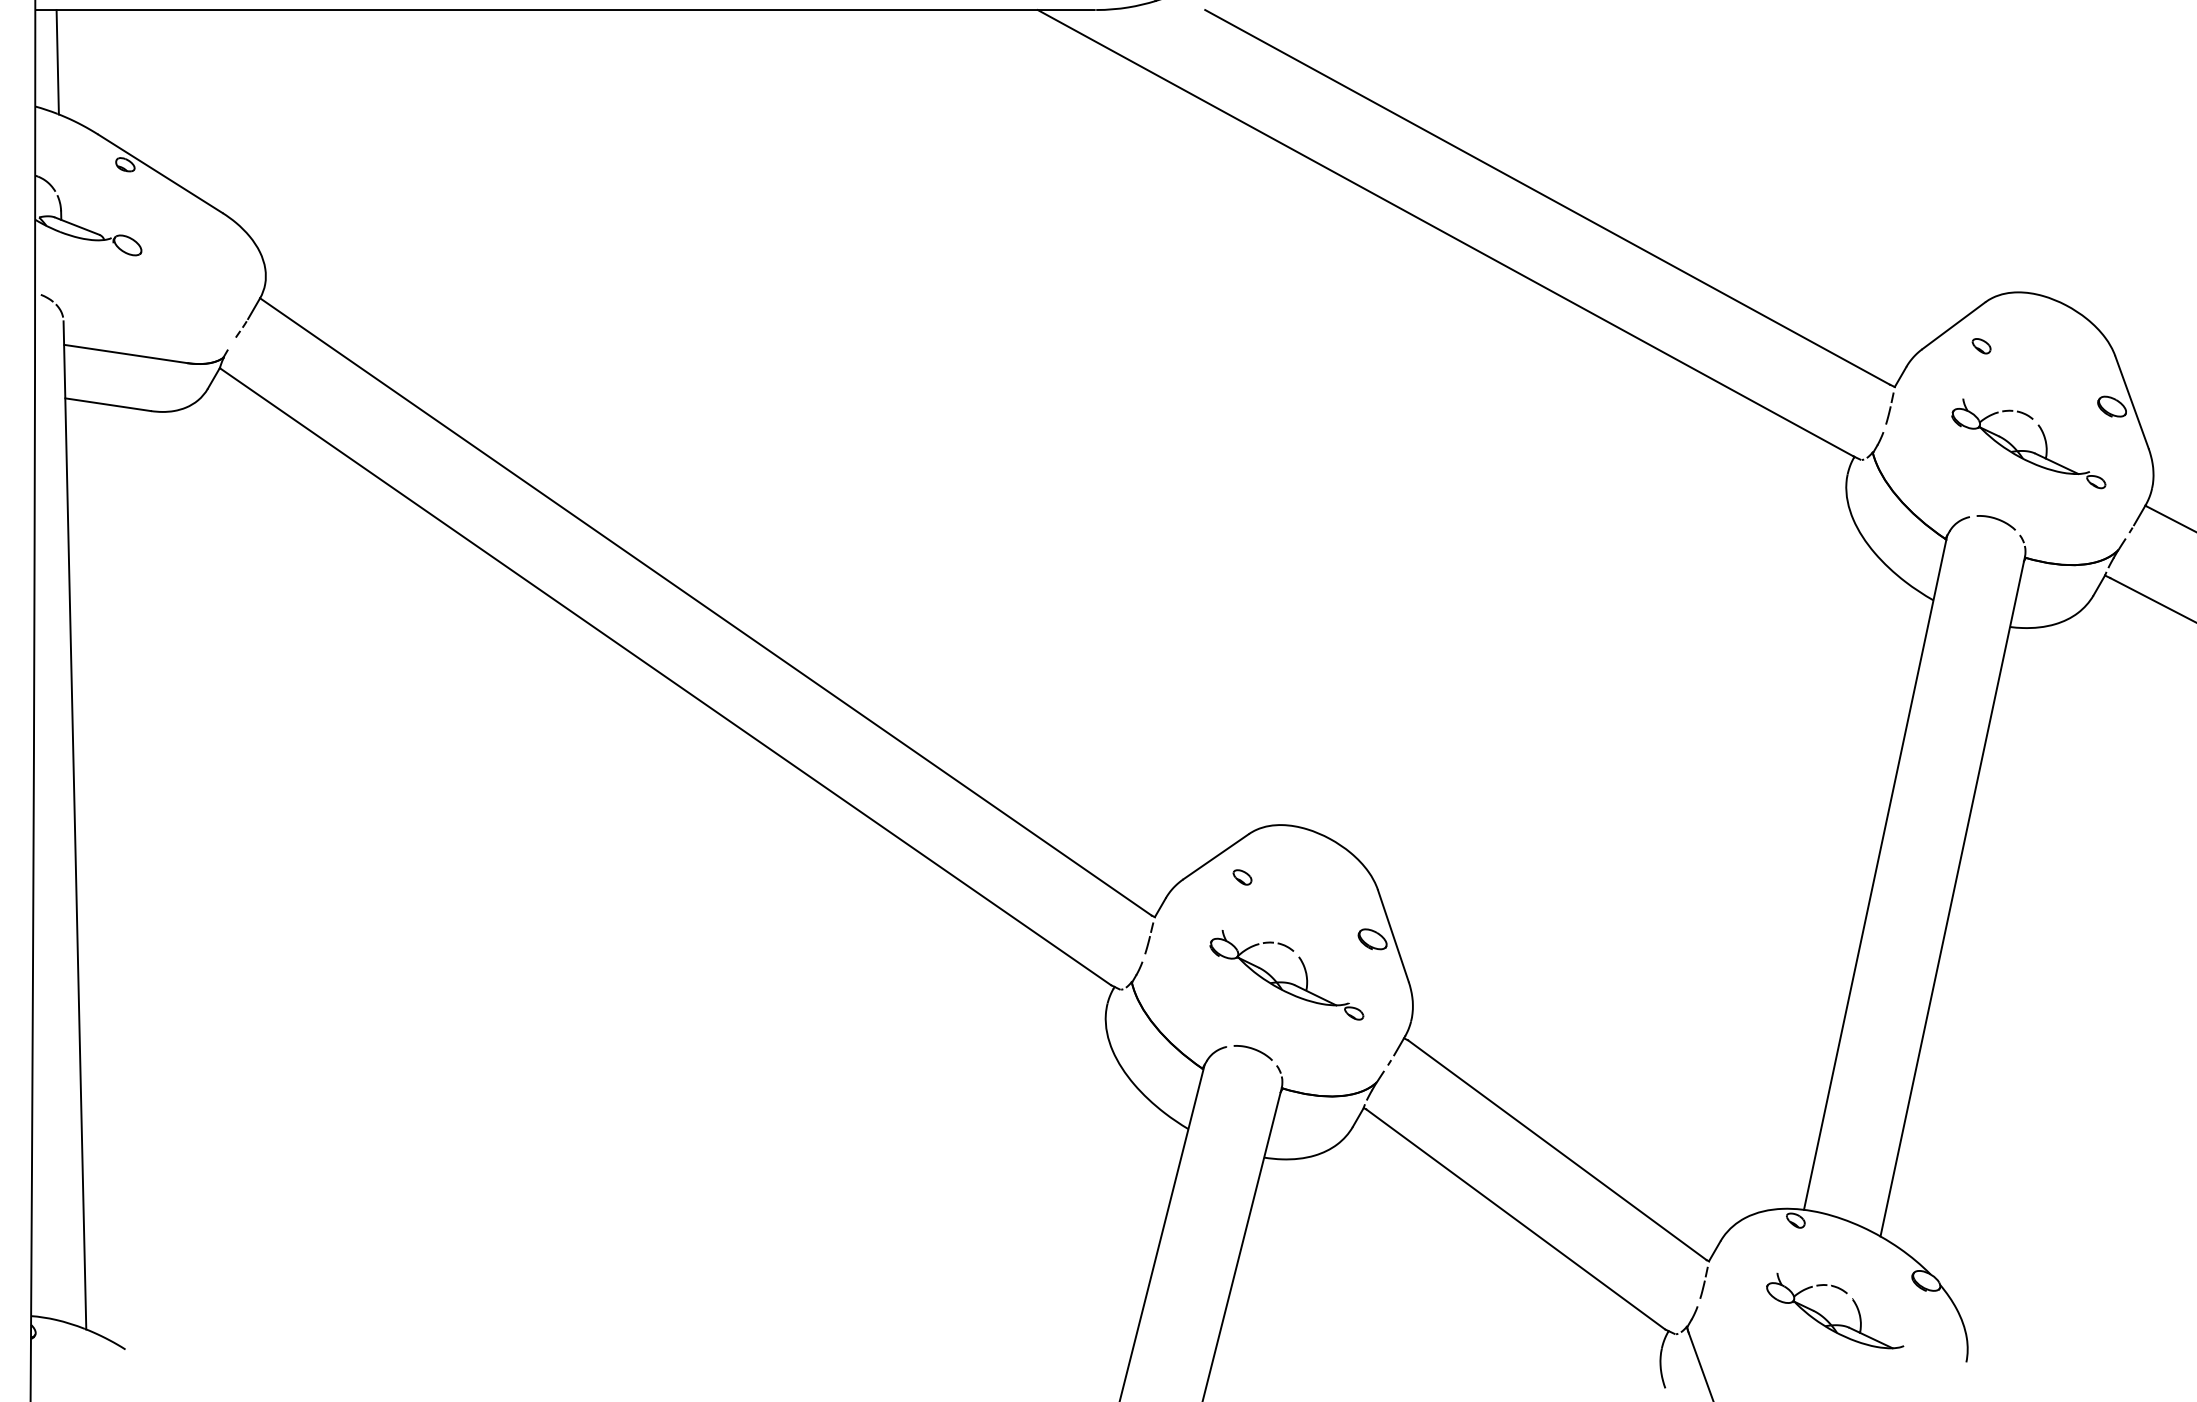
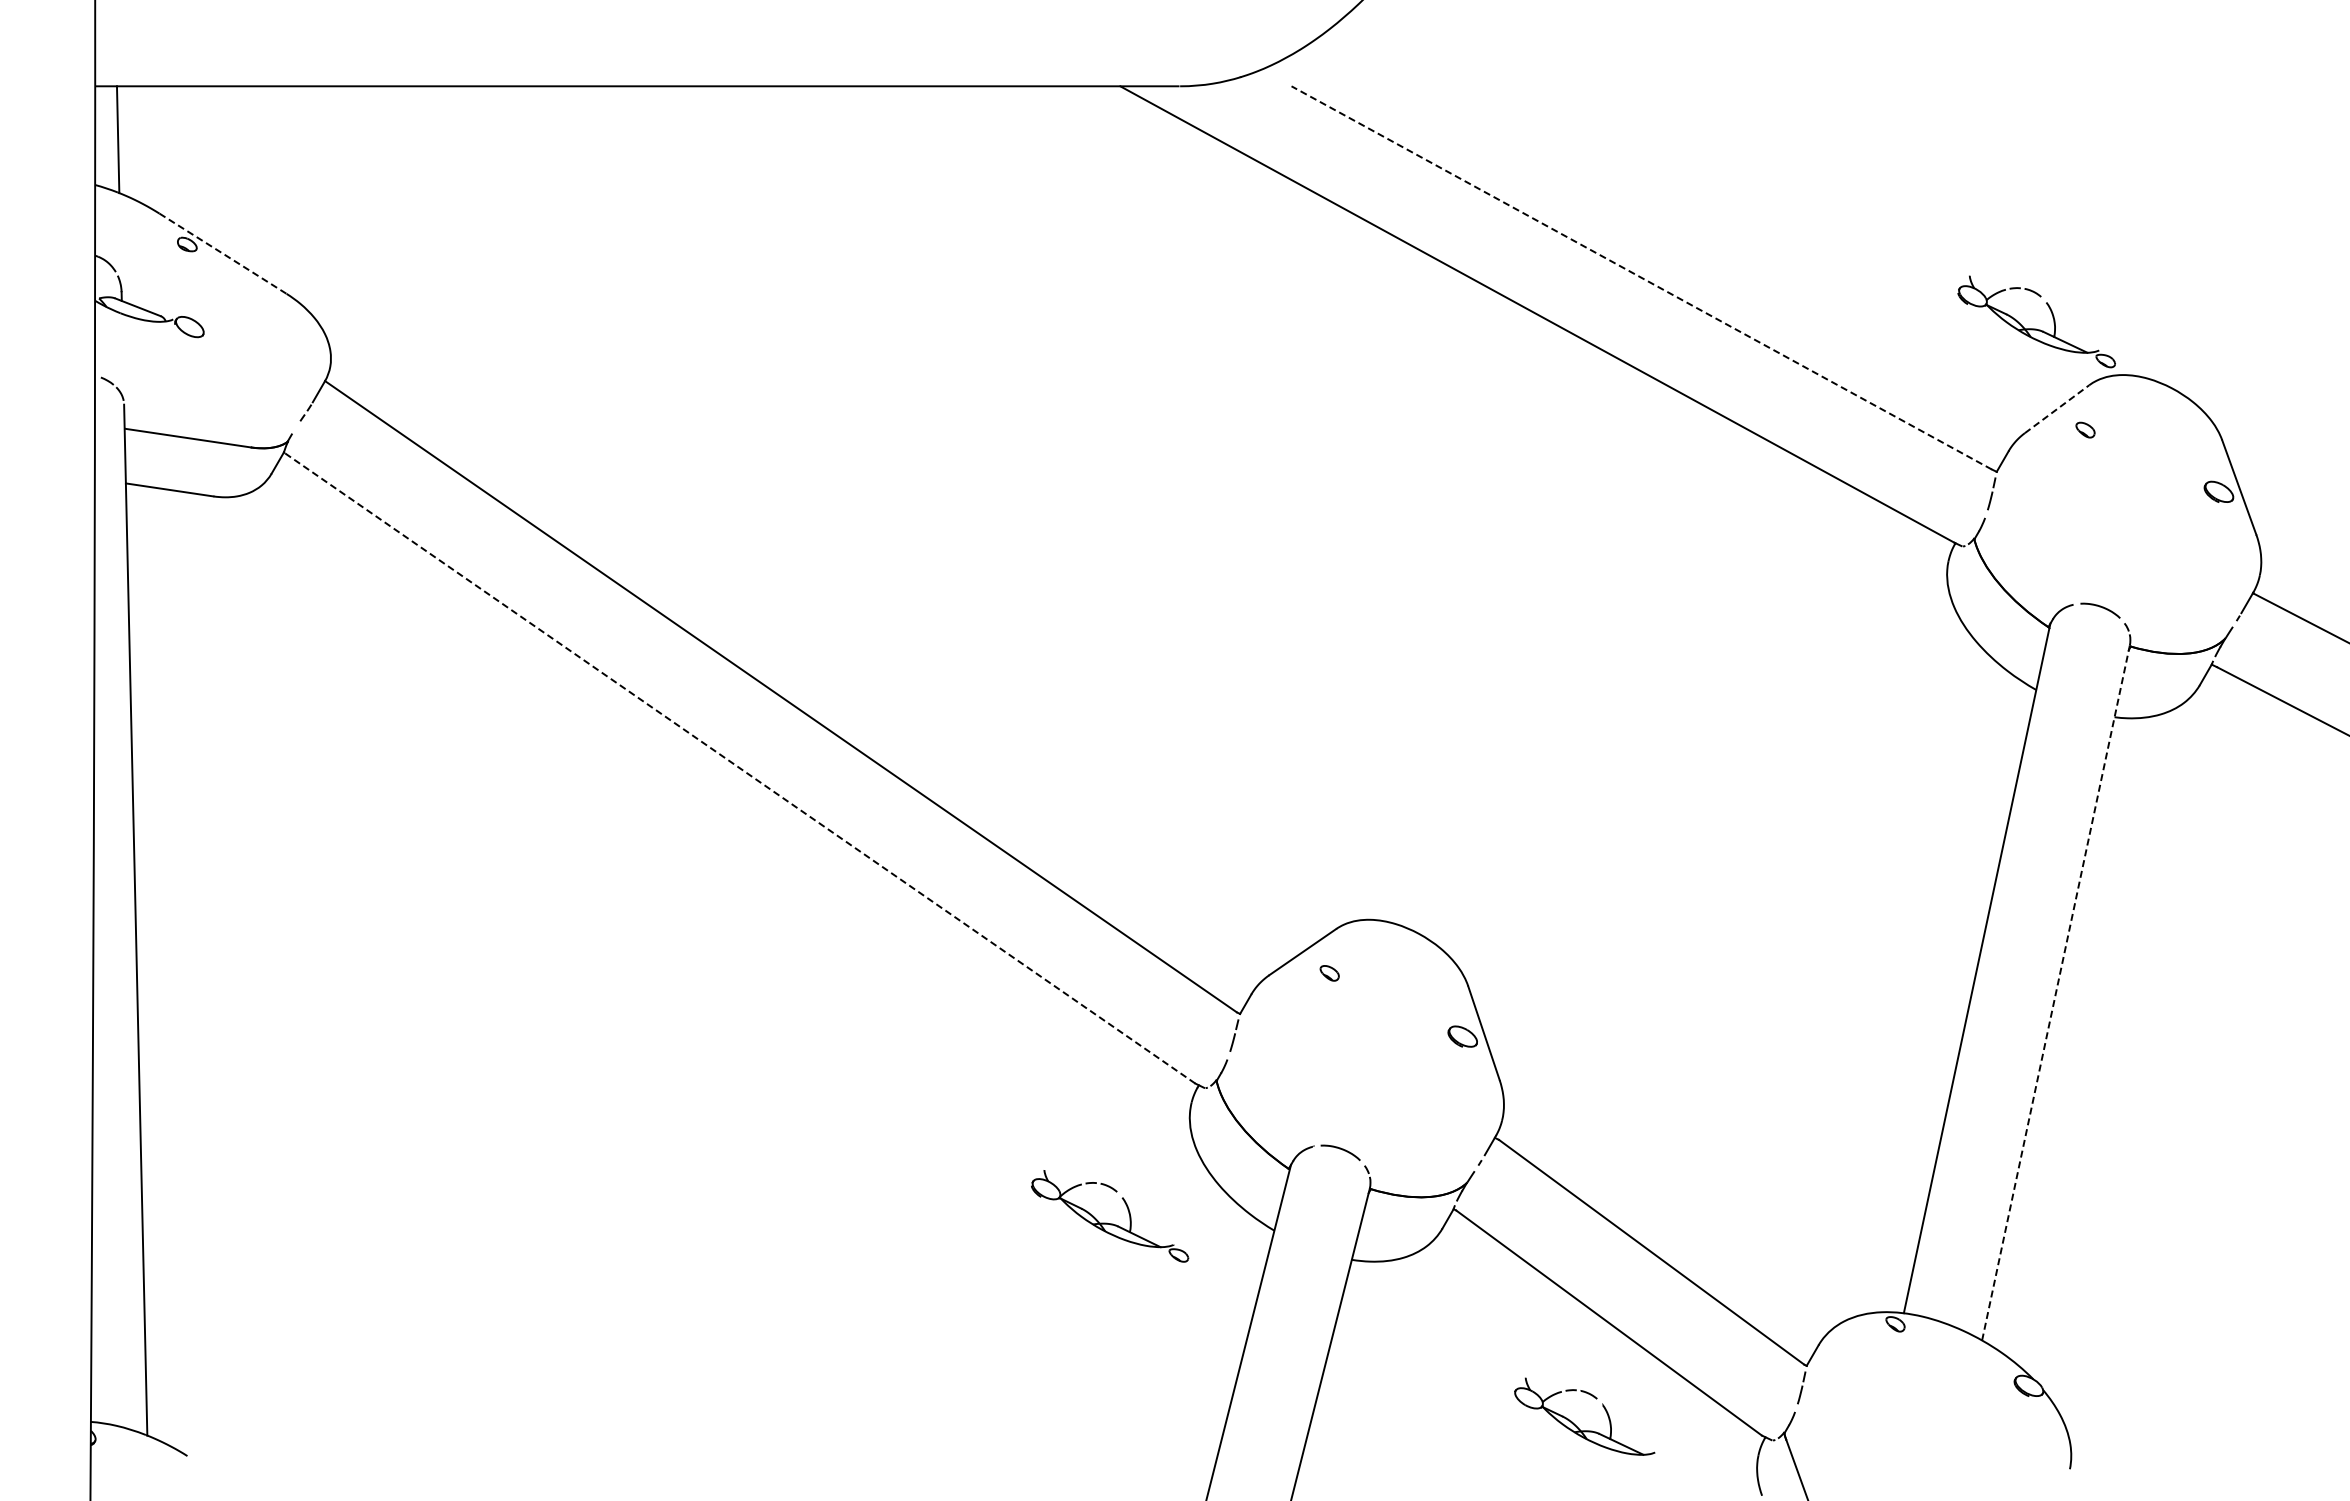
line: (160, 174) -> (223, 254), solid -> dashed
line: (1547, 196) -> (1641, 277), solid -> dashed
line: (1954, 325) -> (2057, 408), solid -> dashed
part: (2028, 450) -> (2036, 328), moved
line: (665, 676) -> (739, 767), solid -> dashed
line: (1953, 896) -> (2056, 992), solid -> dashed
part: (1284, 981) -> (1107, 1222), moved
part: (1826, 1318) -> (1575, 1424), moved

